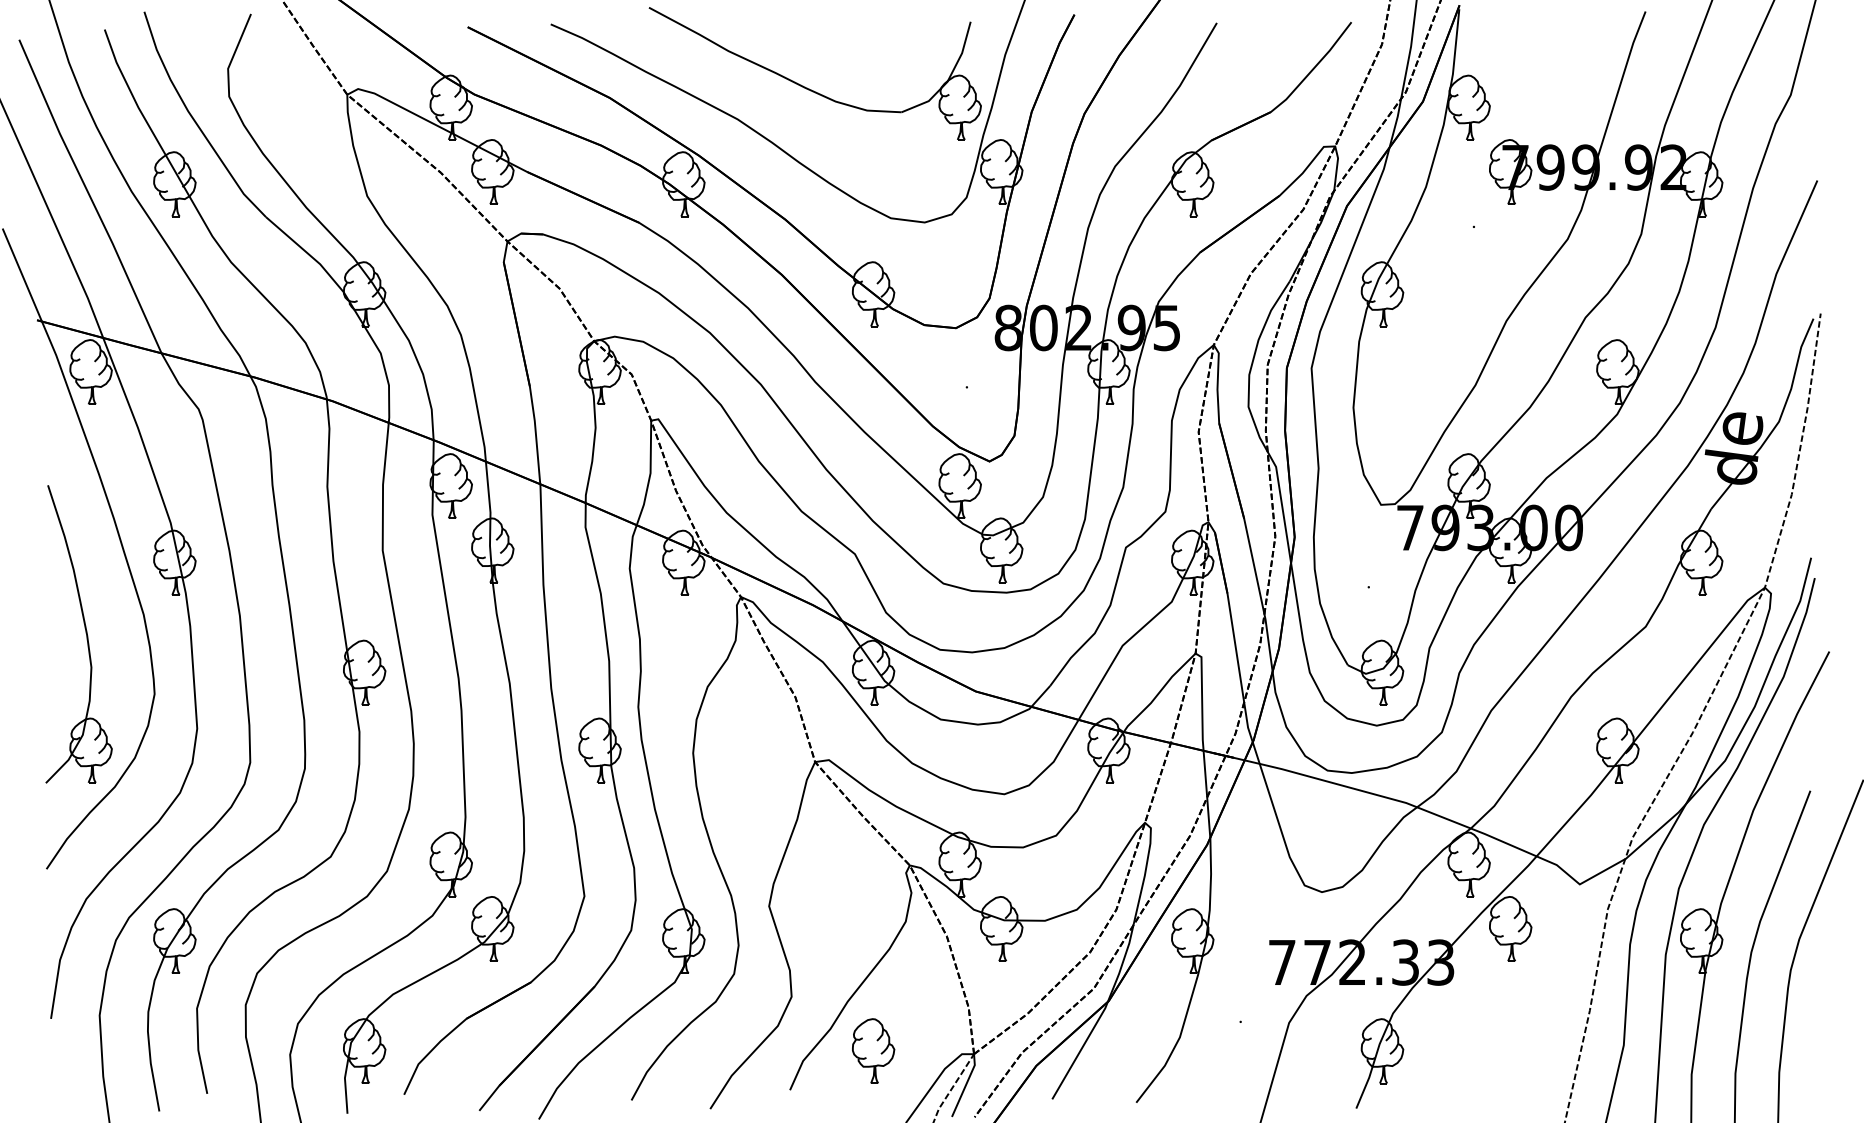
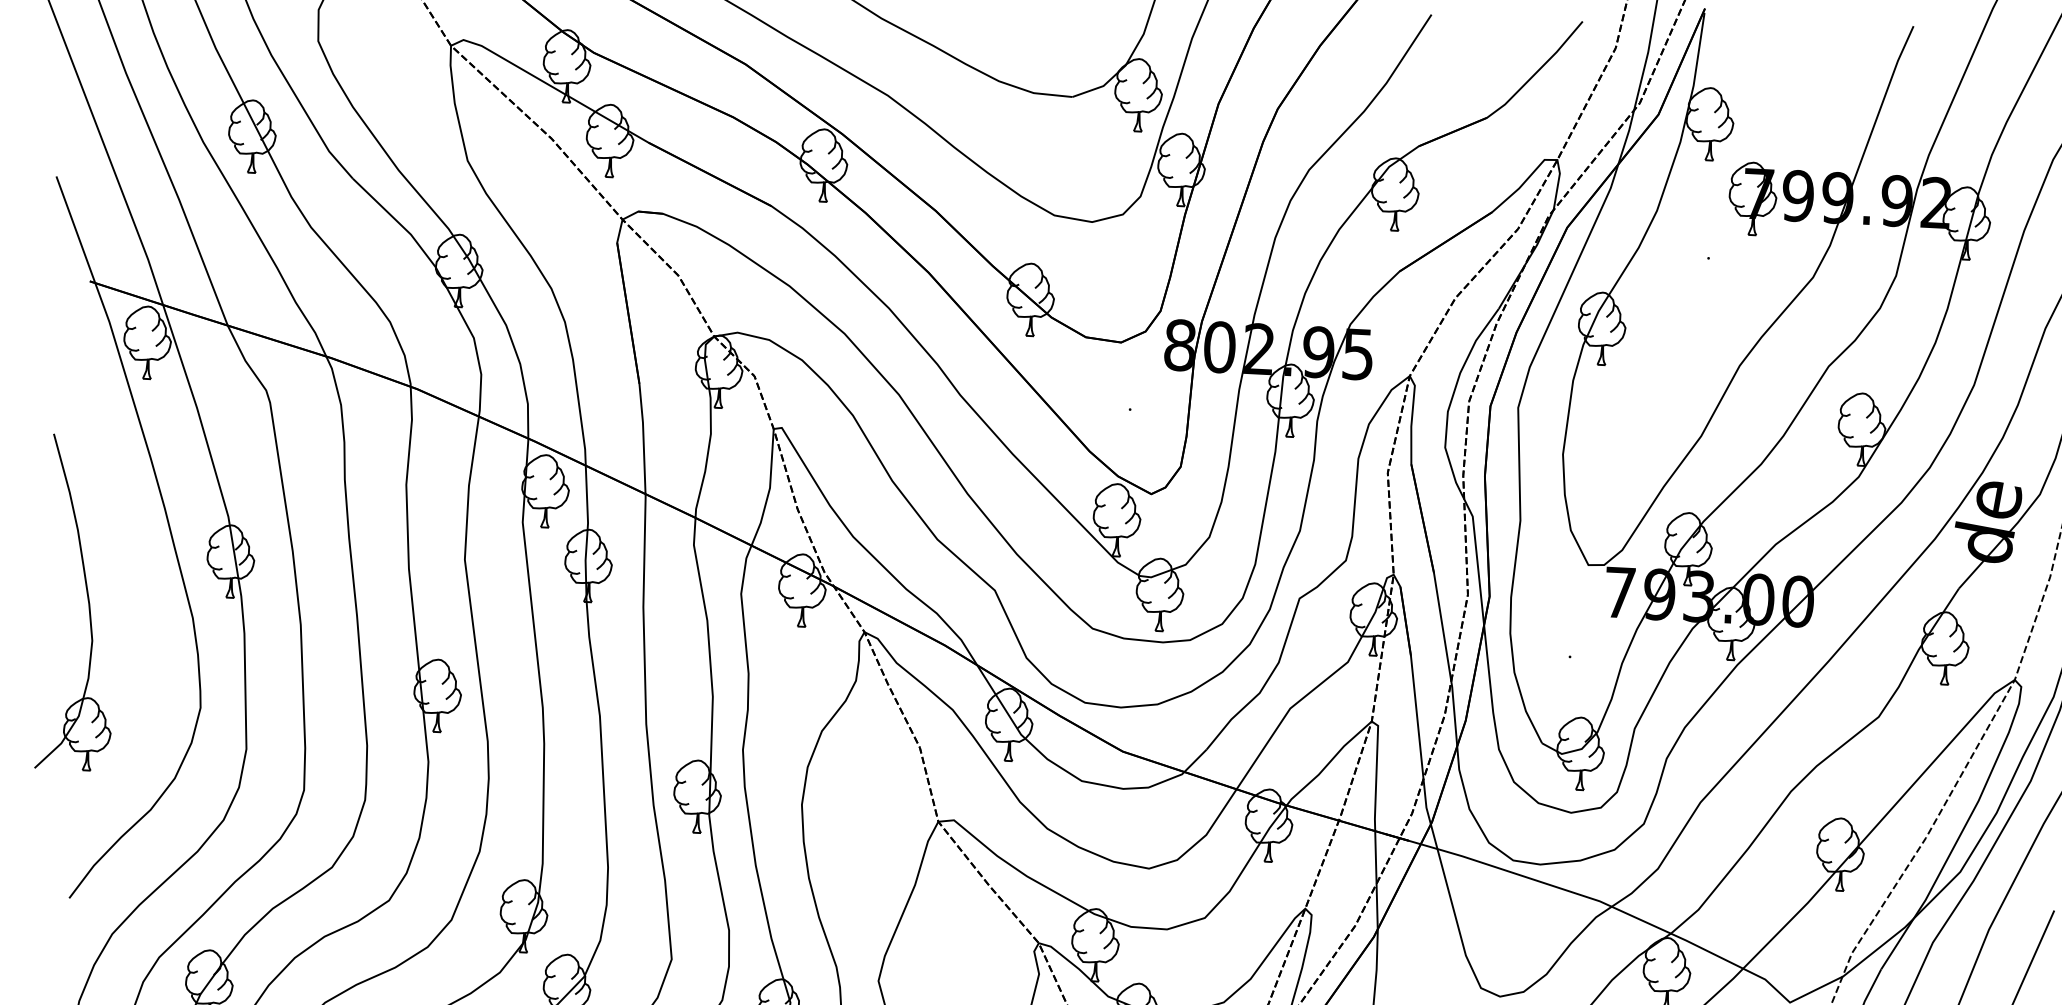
part: (85, 633) -> (87, 602), moved

